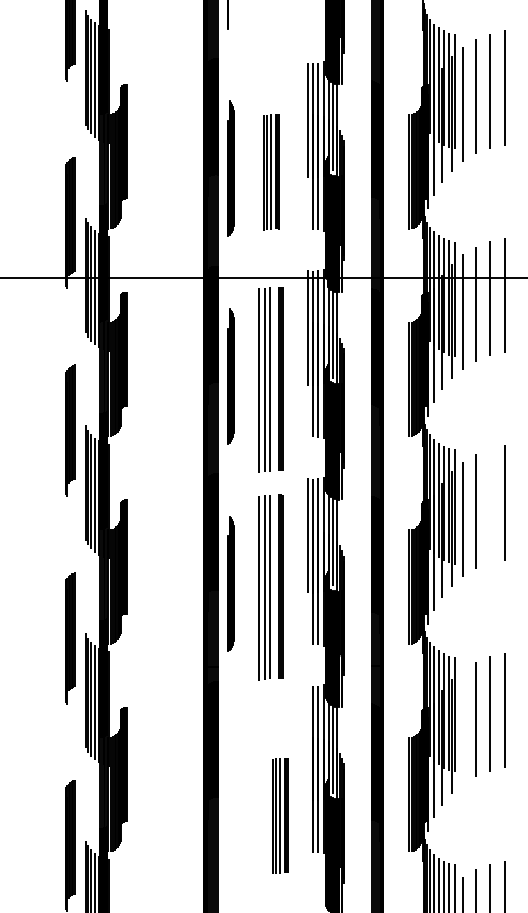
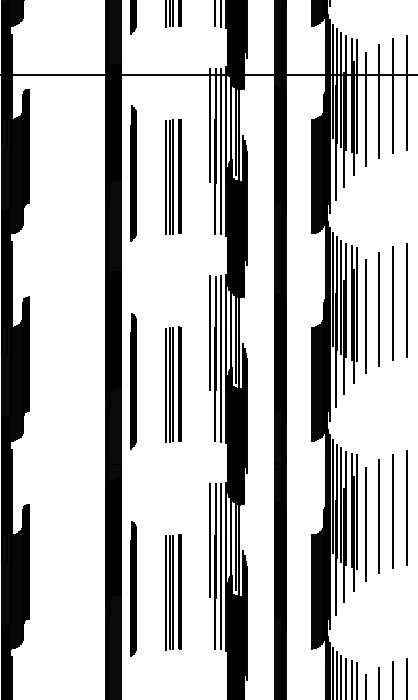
part: (271, 379) -> (174, 176), size x0.62
line: (489, 506) -> (392, 303), added
part: (271, 587) -> (174, 384), size x0.62
line: (463, 726) -> (366, 523), added
line: (307, 742) -> (210, 539), added
part: (230, 791) -> (133, 588), added
part: (280, 815) -> (174, 591), moved

